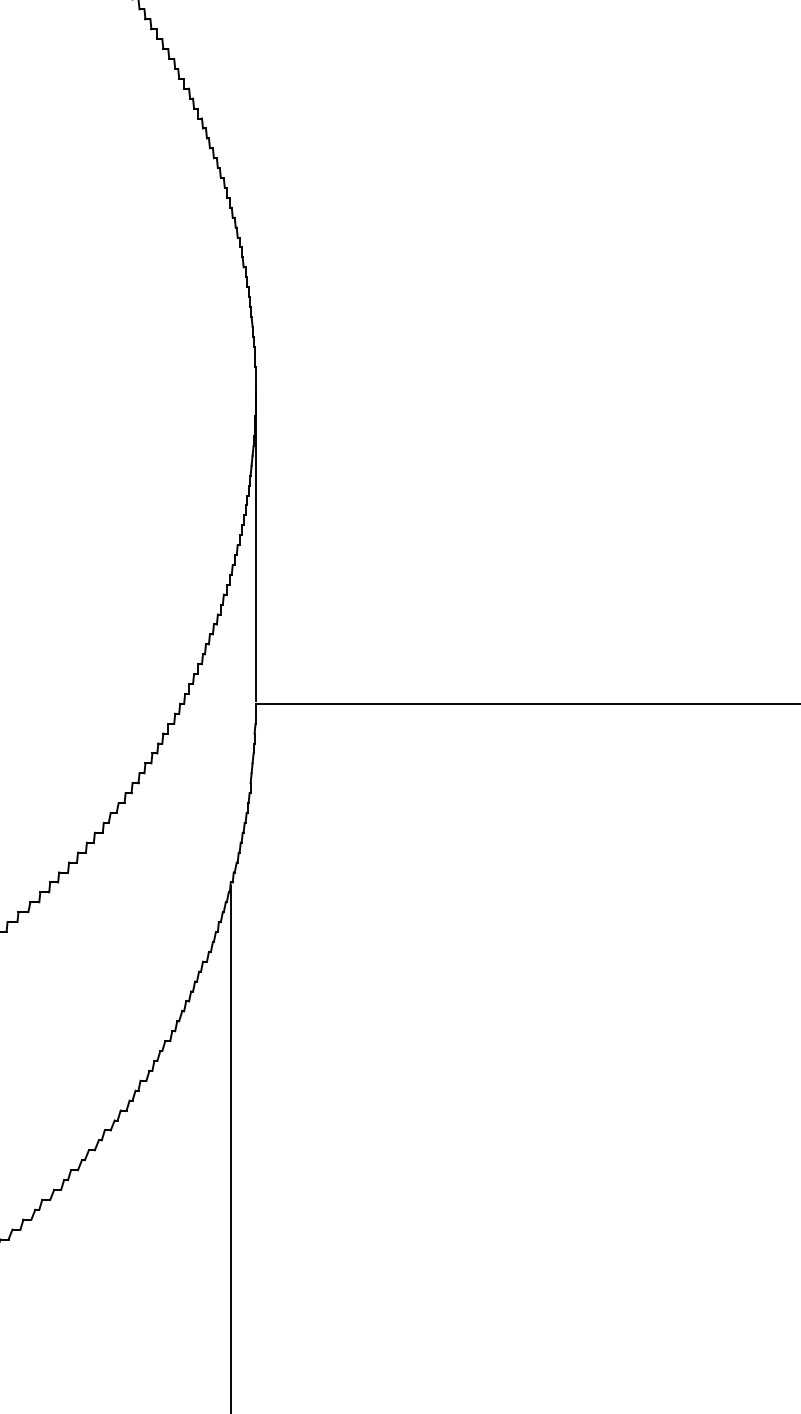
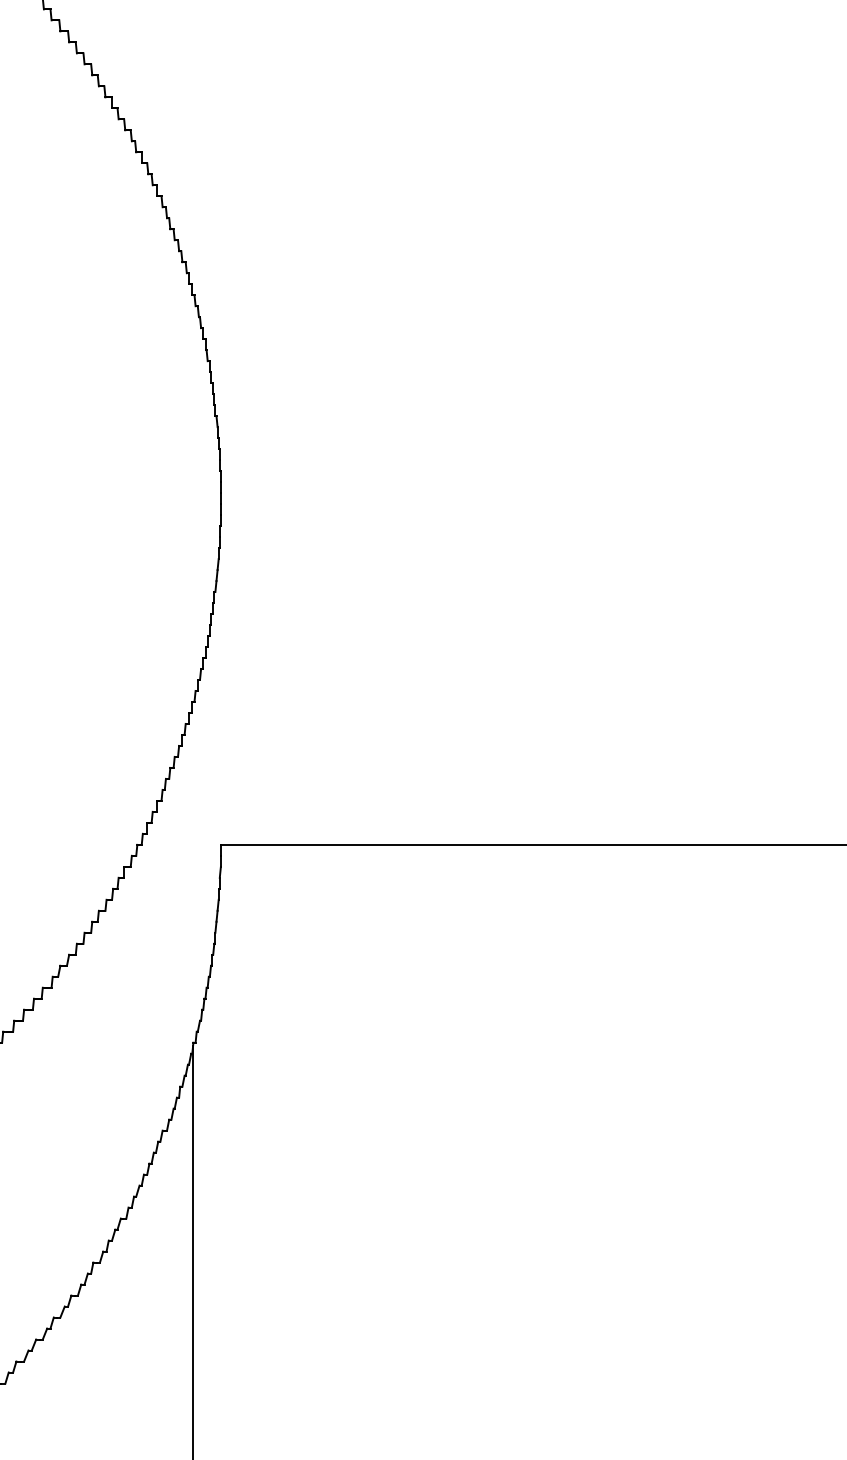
line: (255, 546) -> (220, 670), removed

